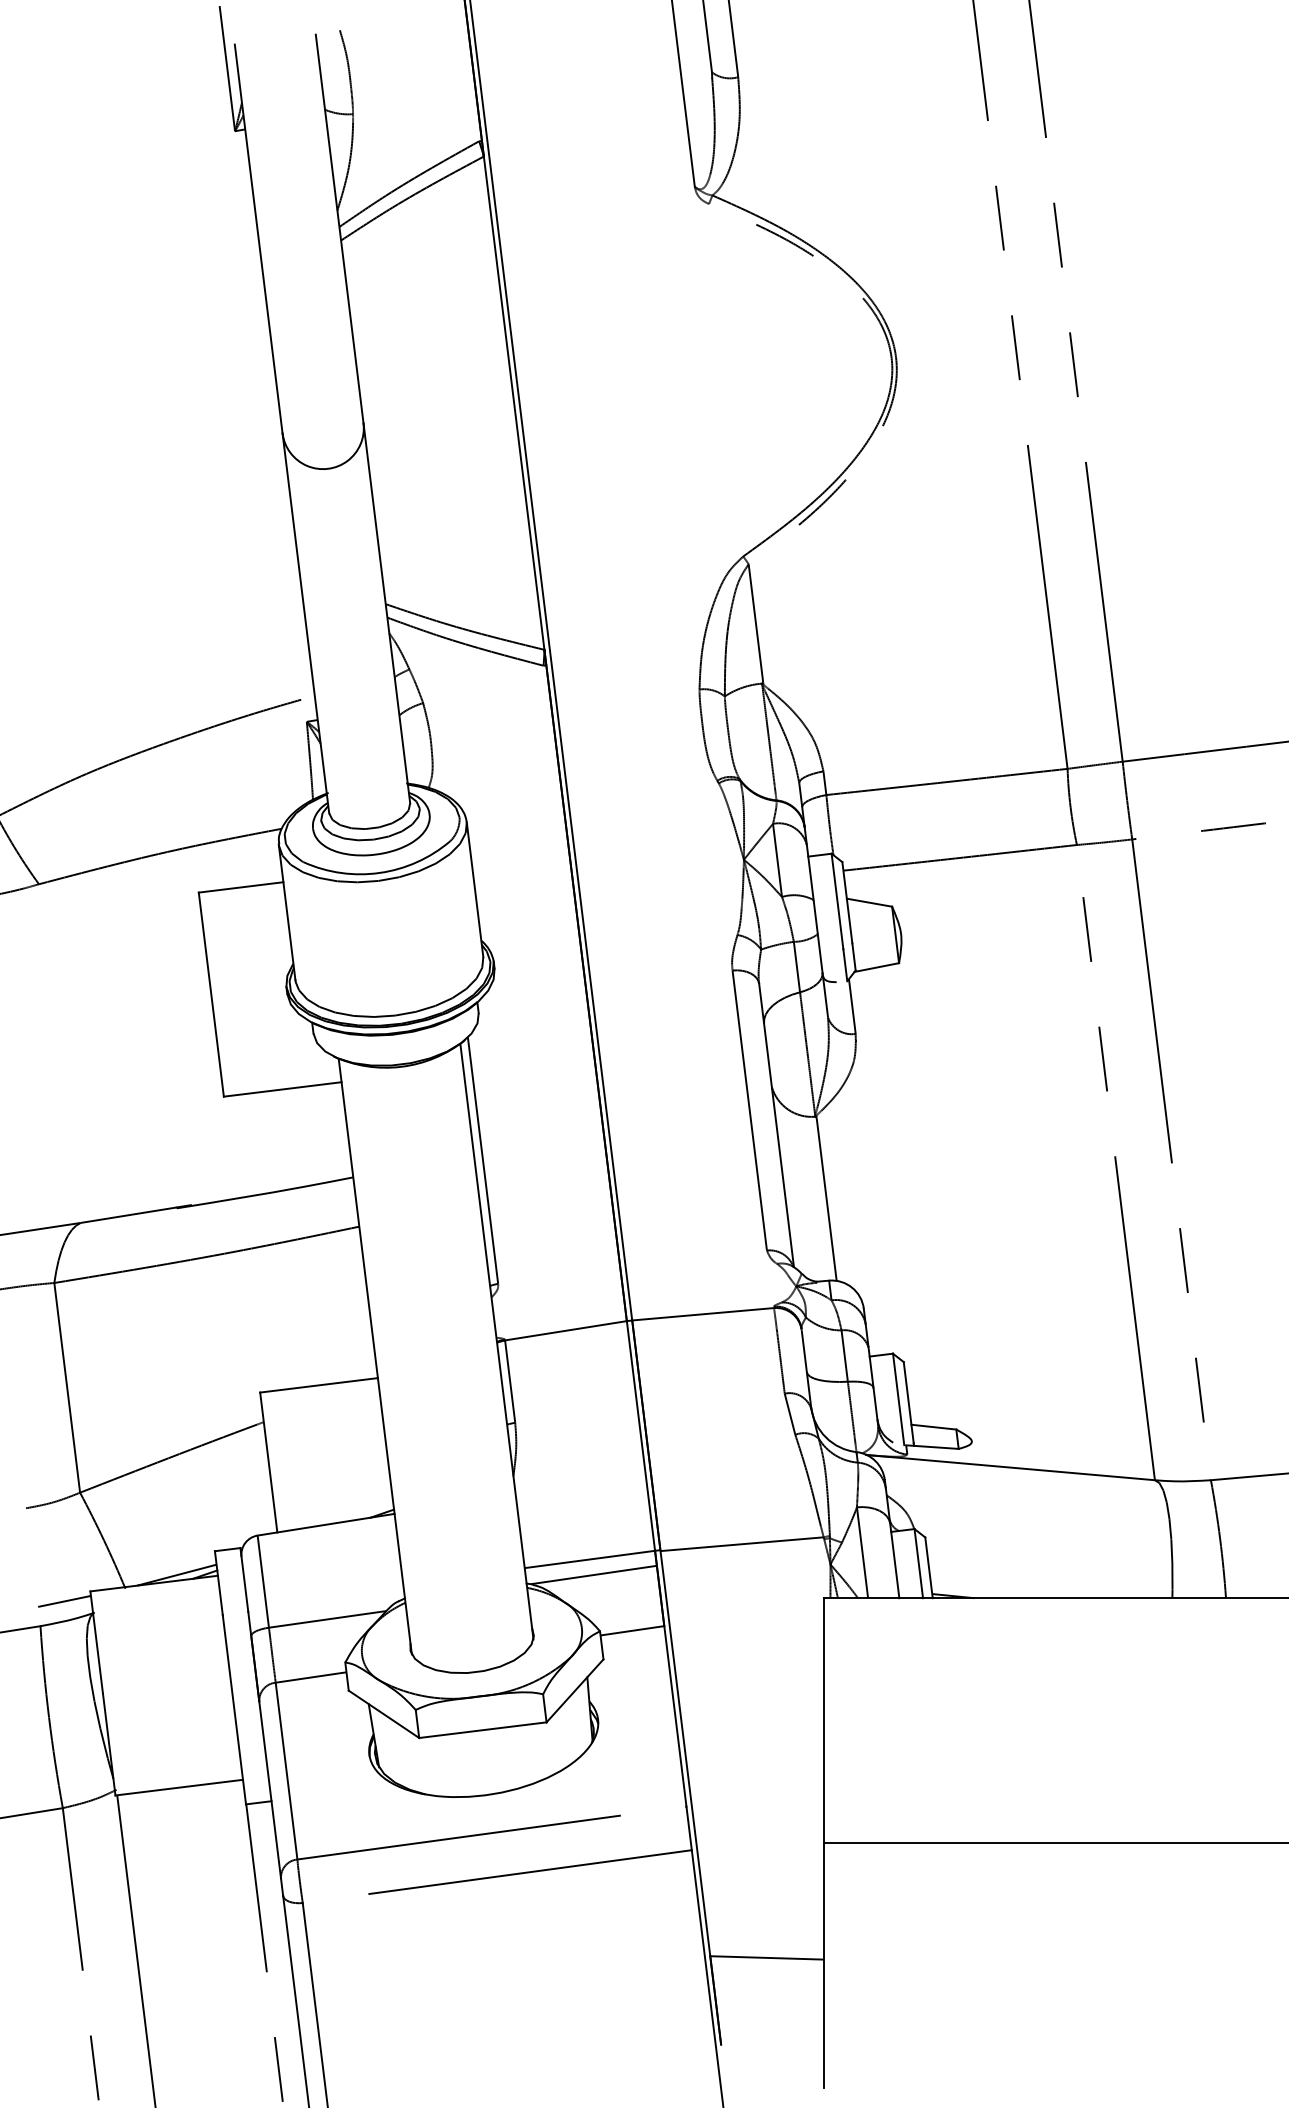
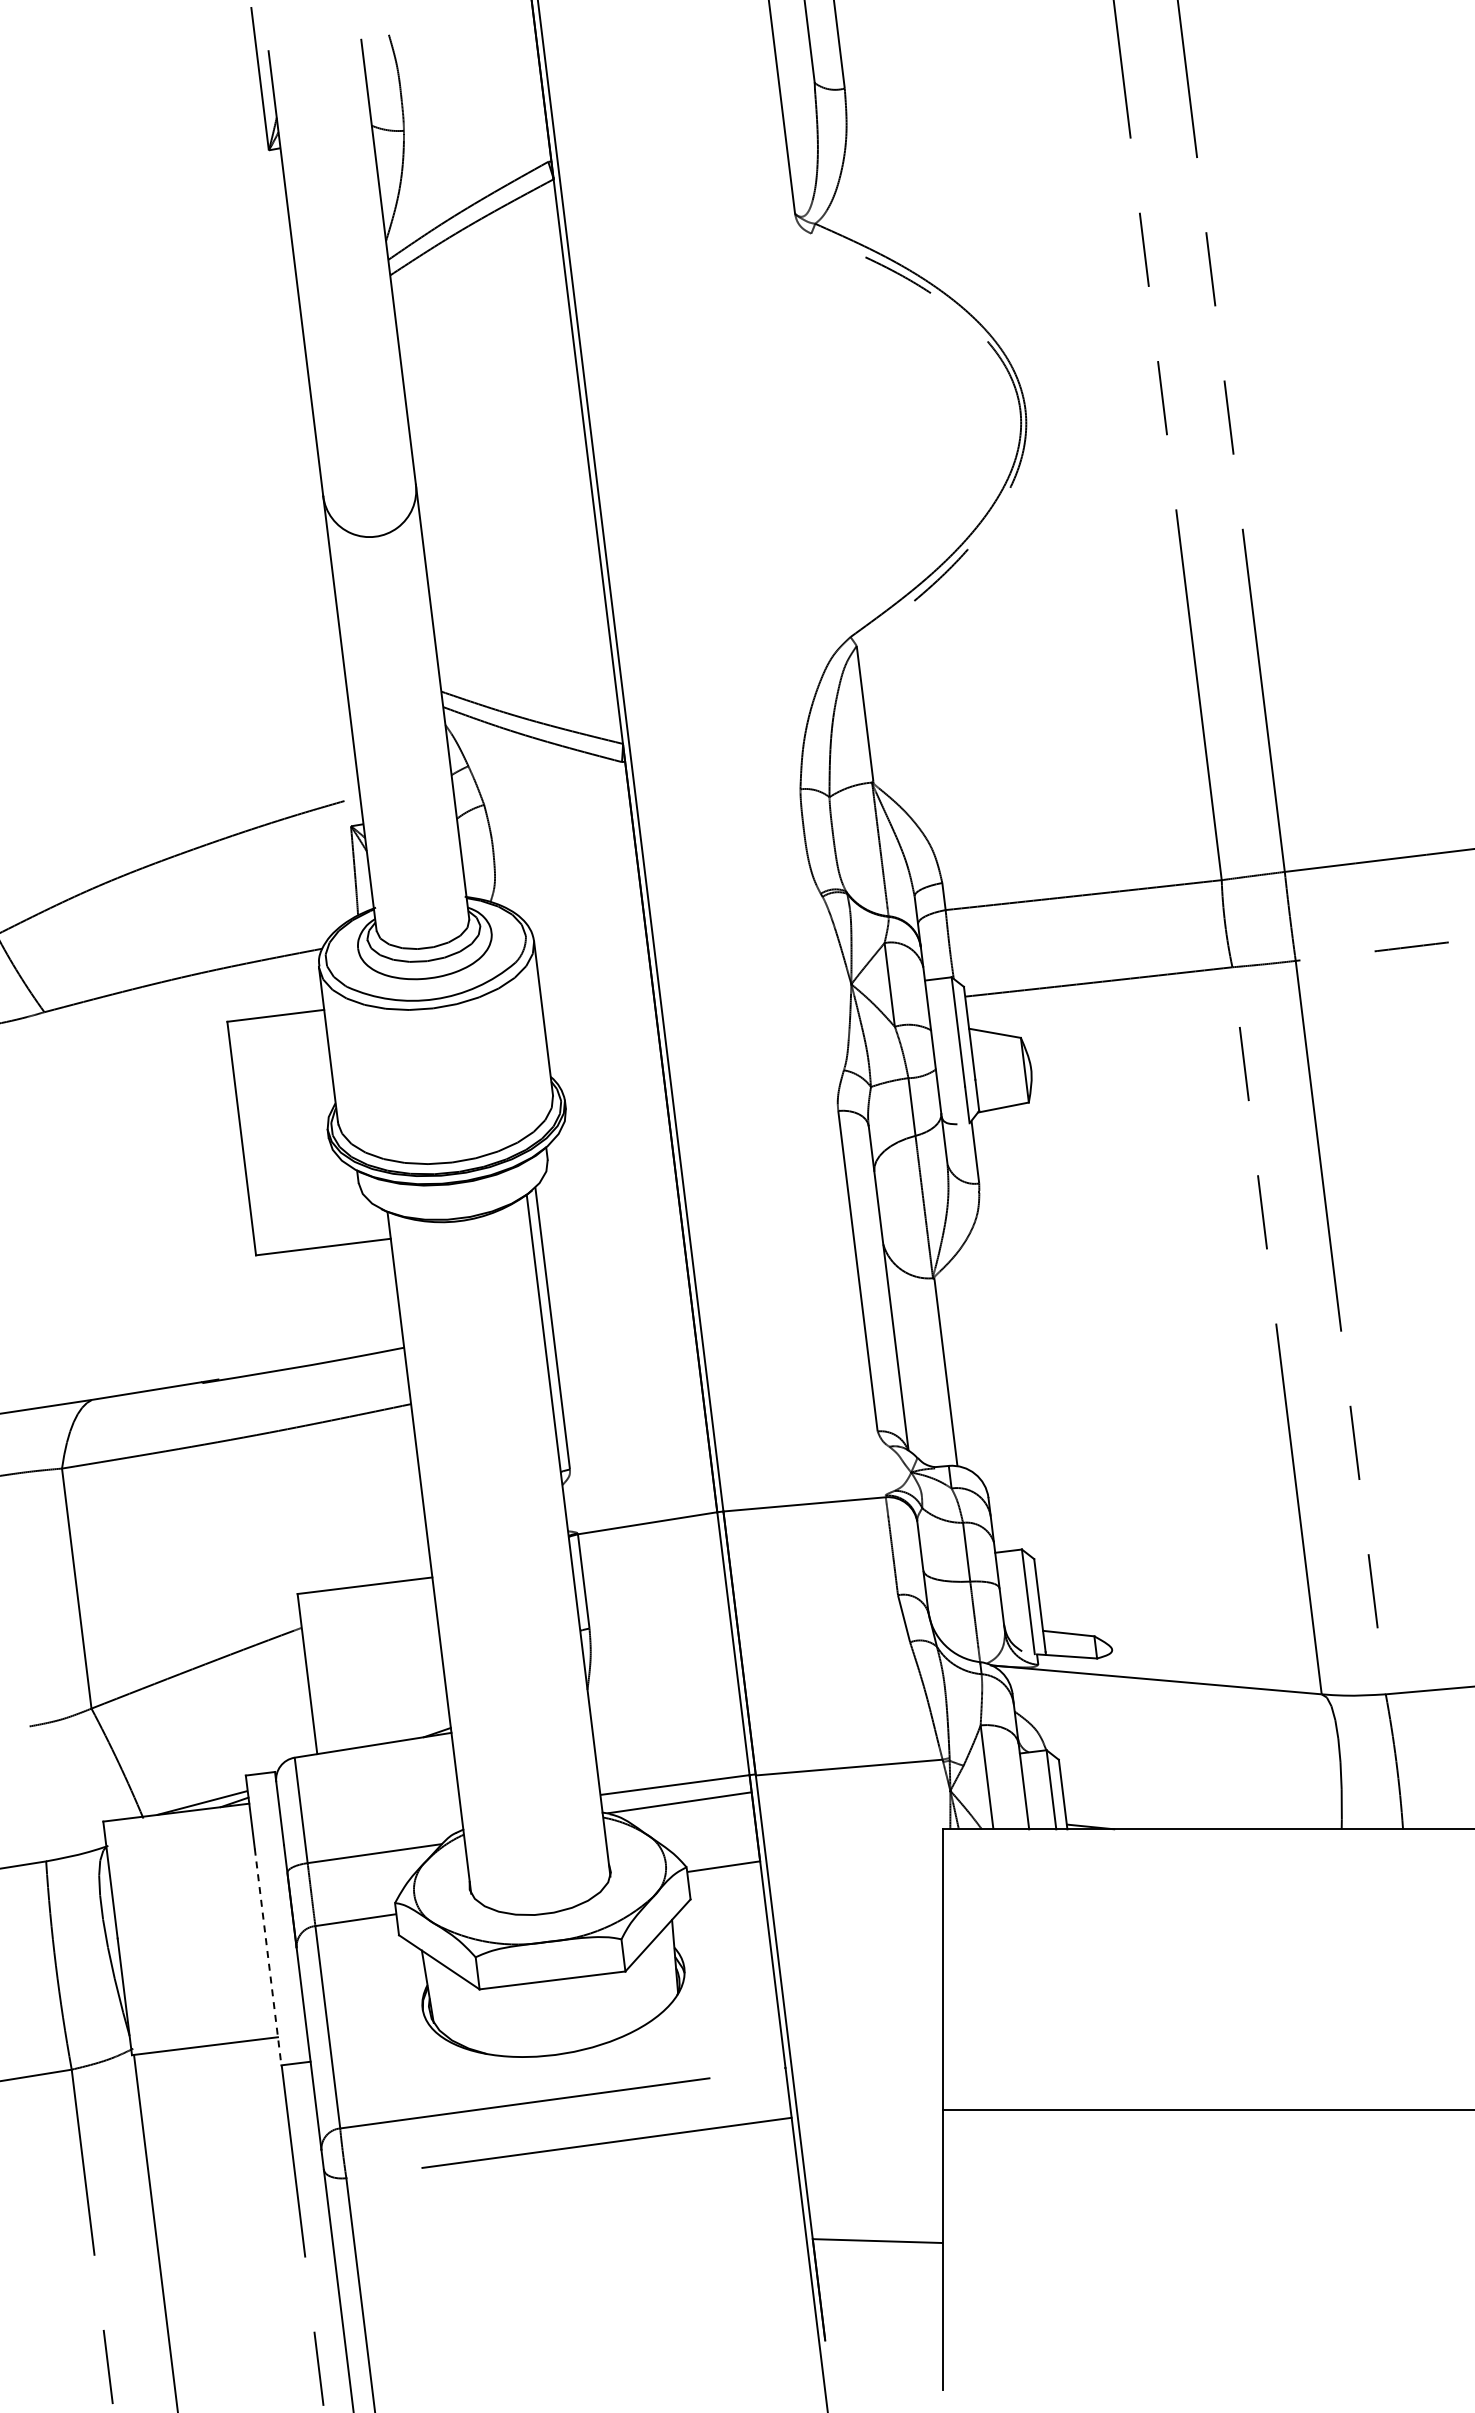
line: (64, 1600) -> (73, 1832), removed
line: (234, 1710) -> (268, 1957), solid -> dashed

